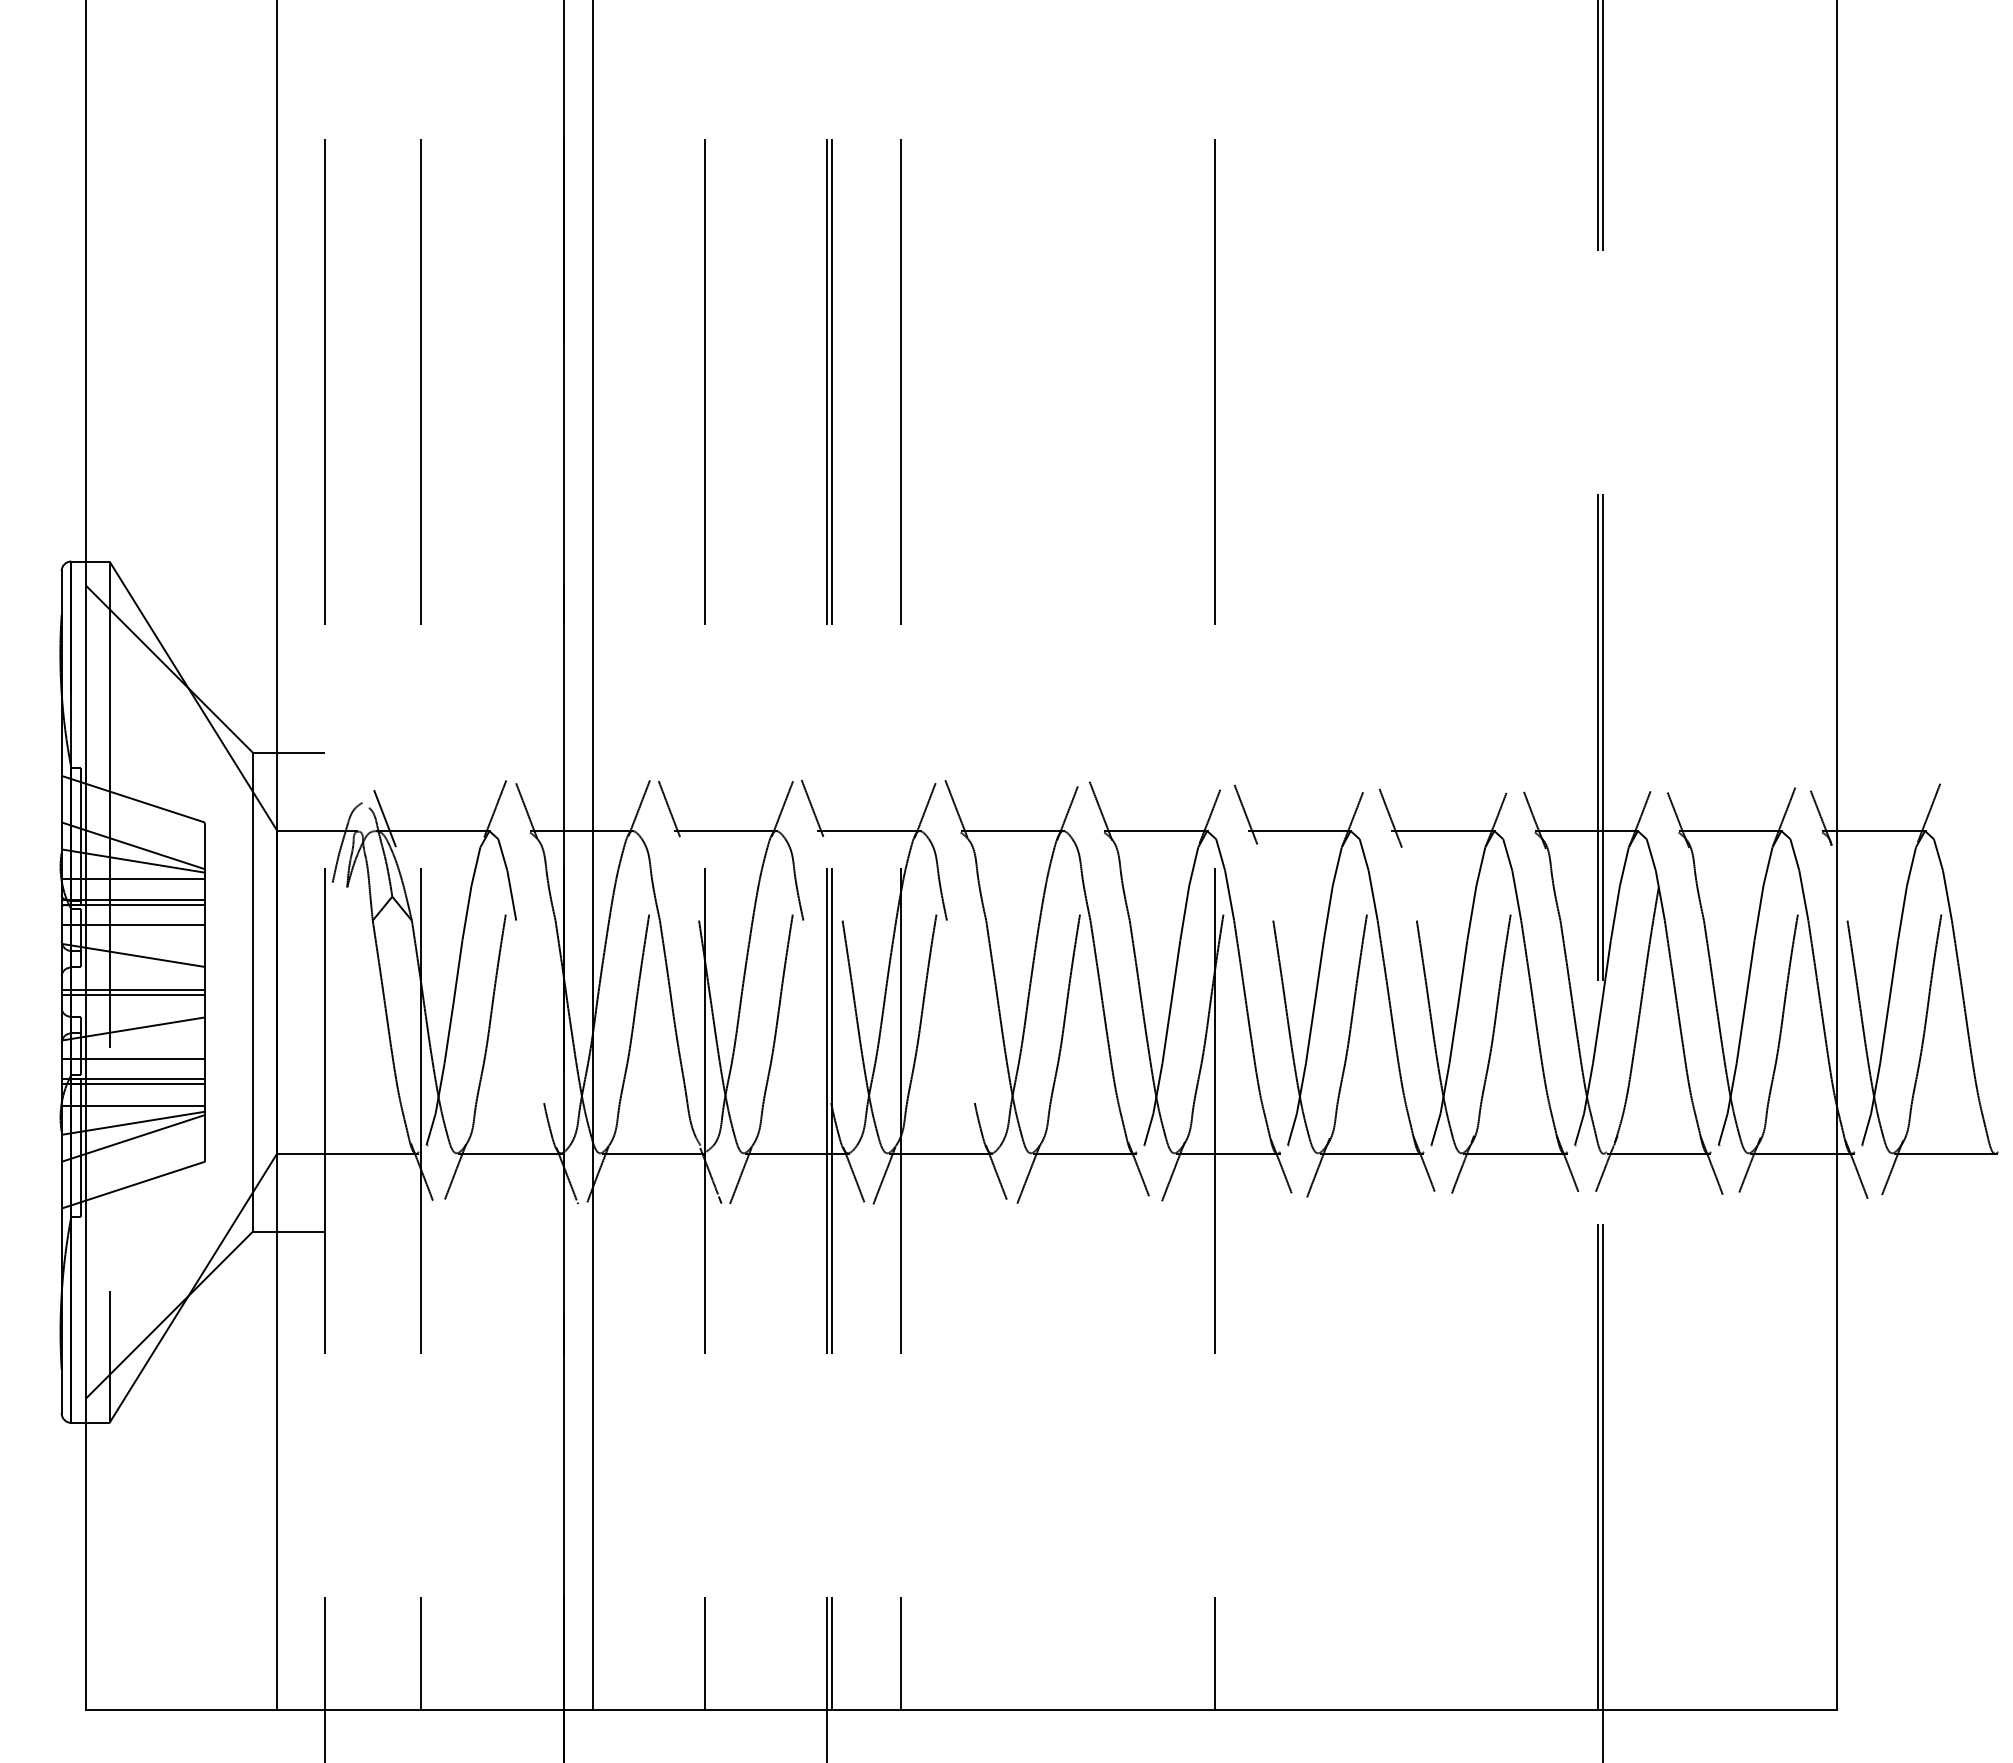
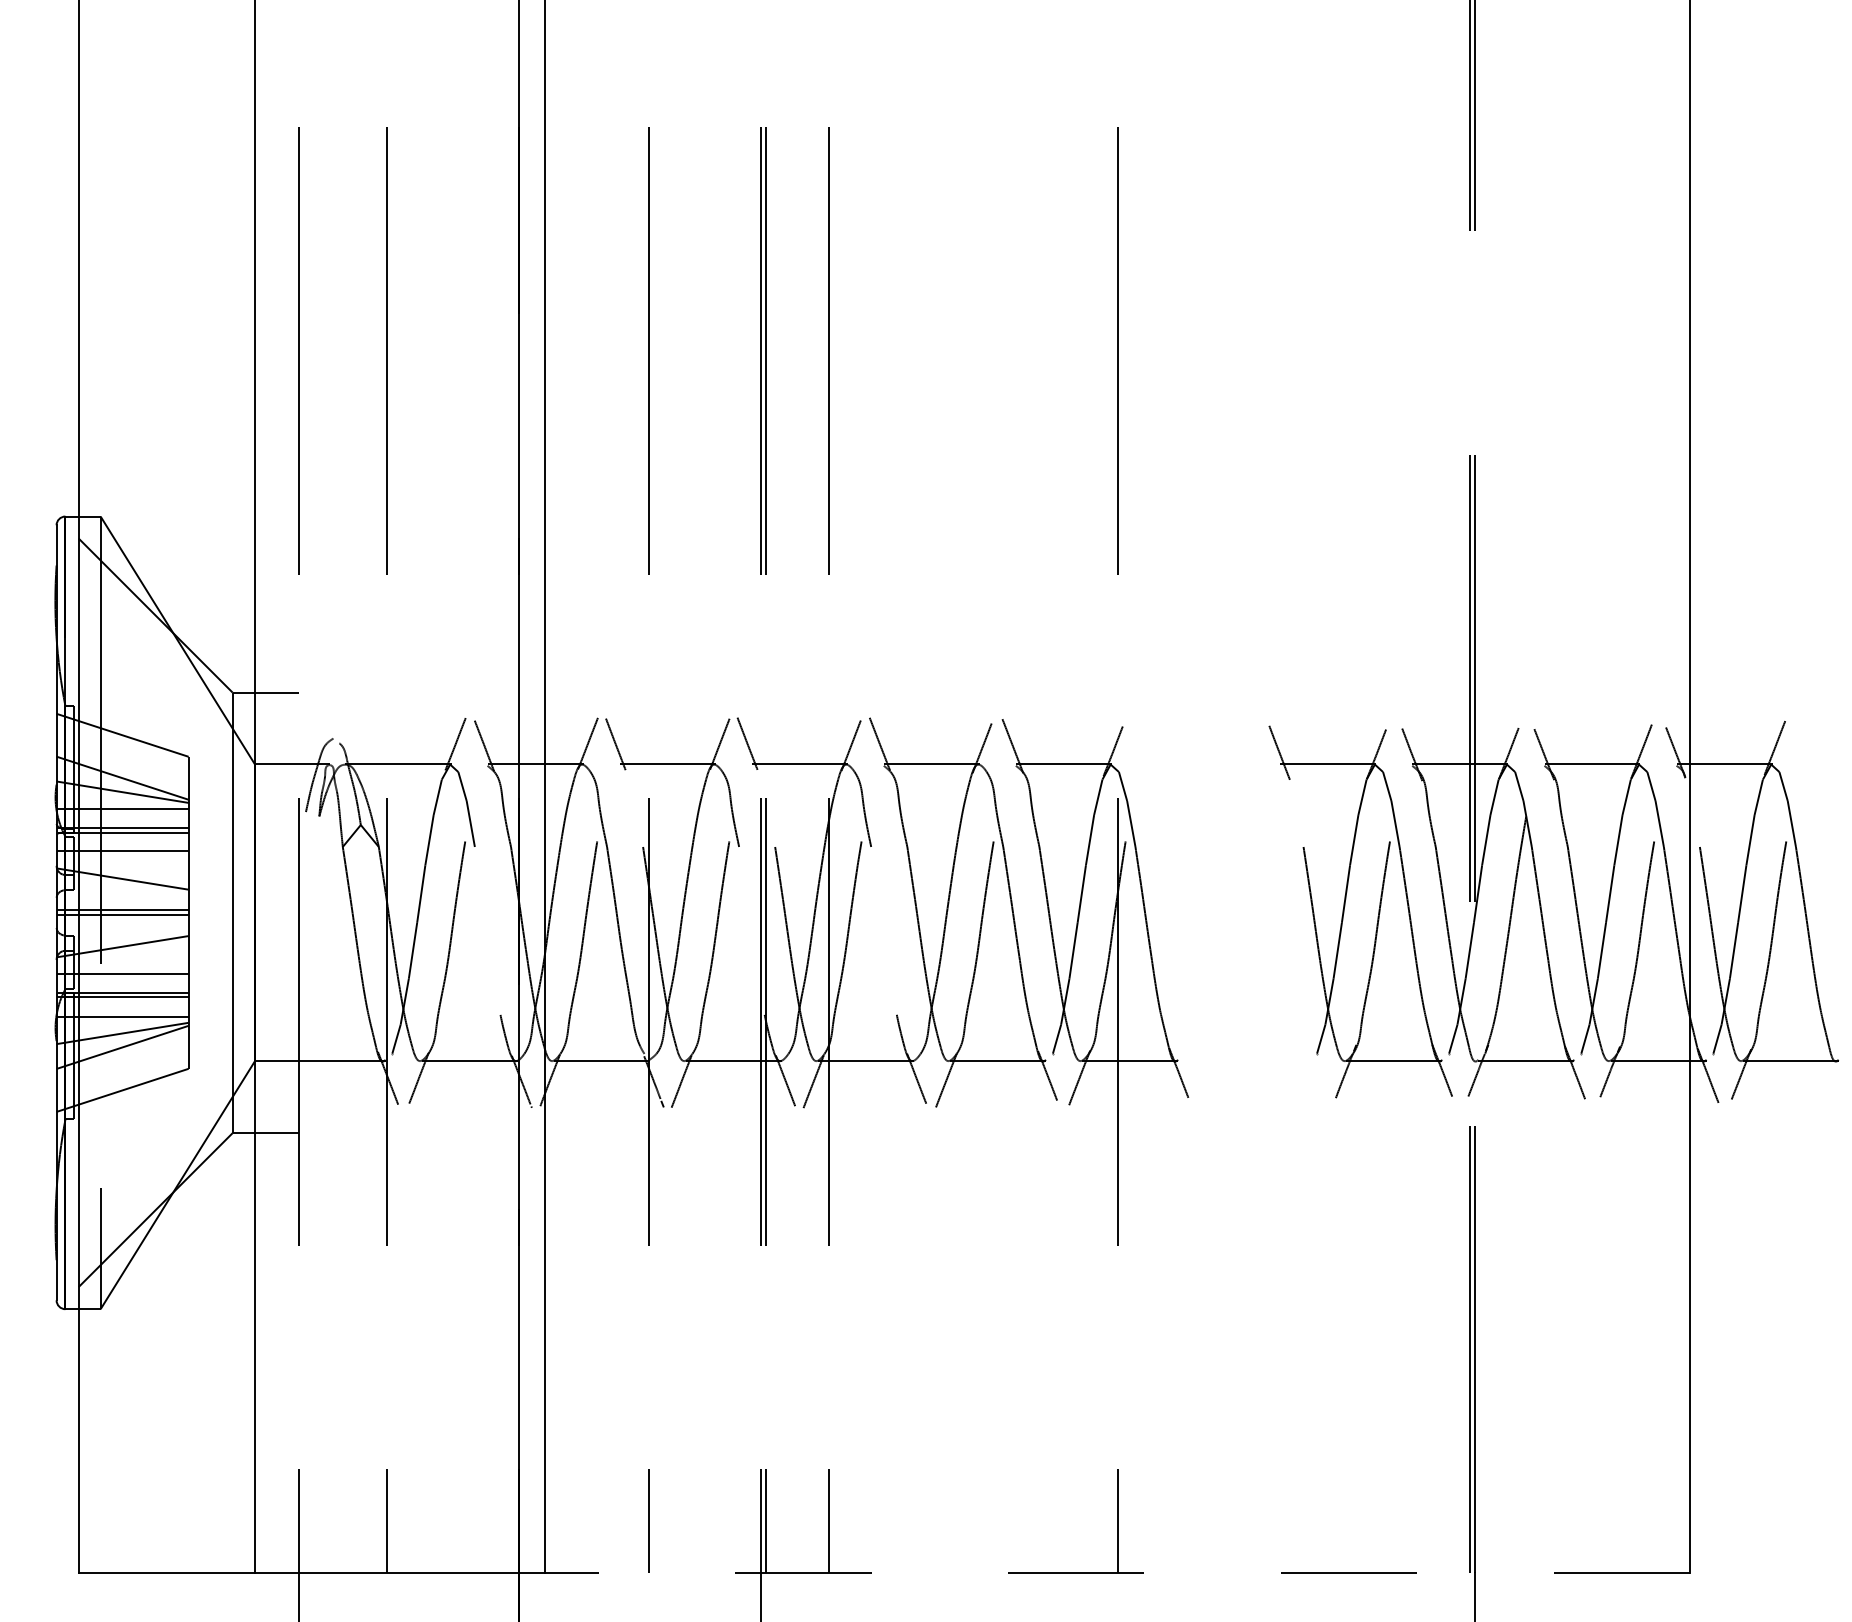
line: (385, 818) -> (354, 753), removed
part: (1334, 990) -> (1227, 911), removed
line: (1214, 1709) -> (1117, 1572), solid -> dashed

